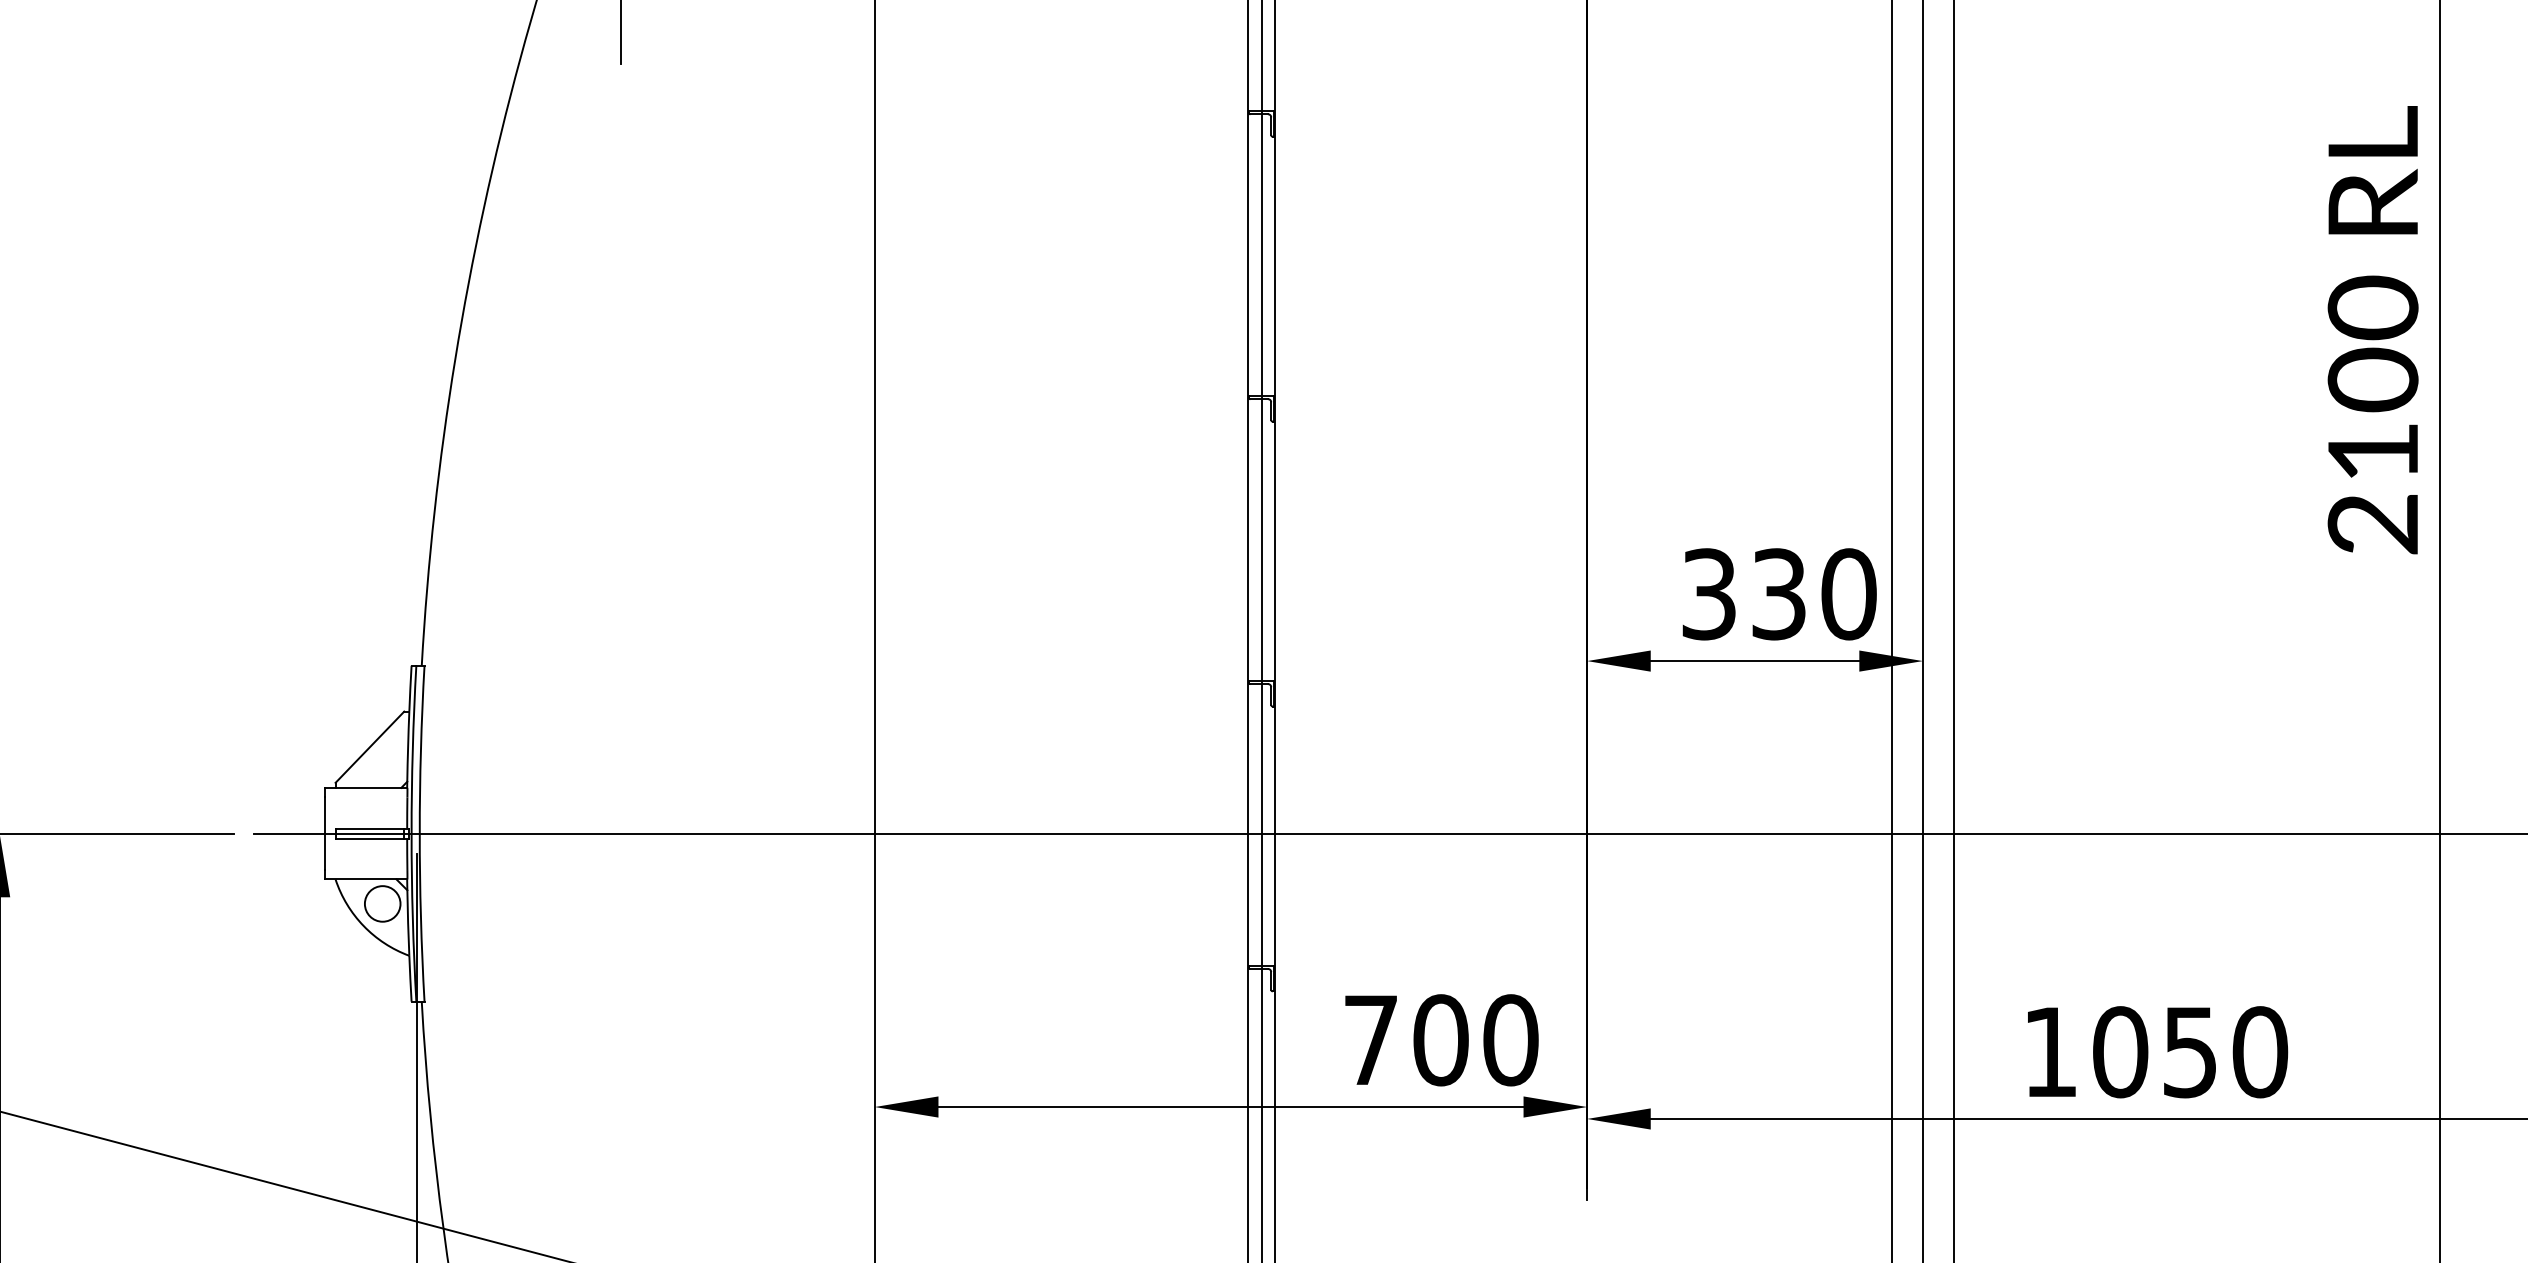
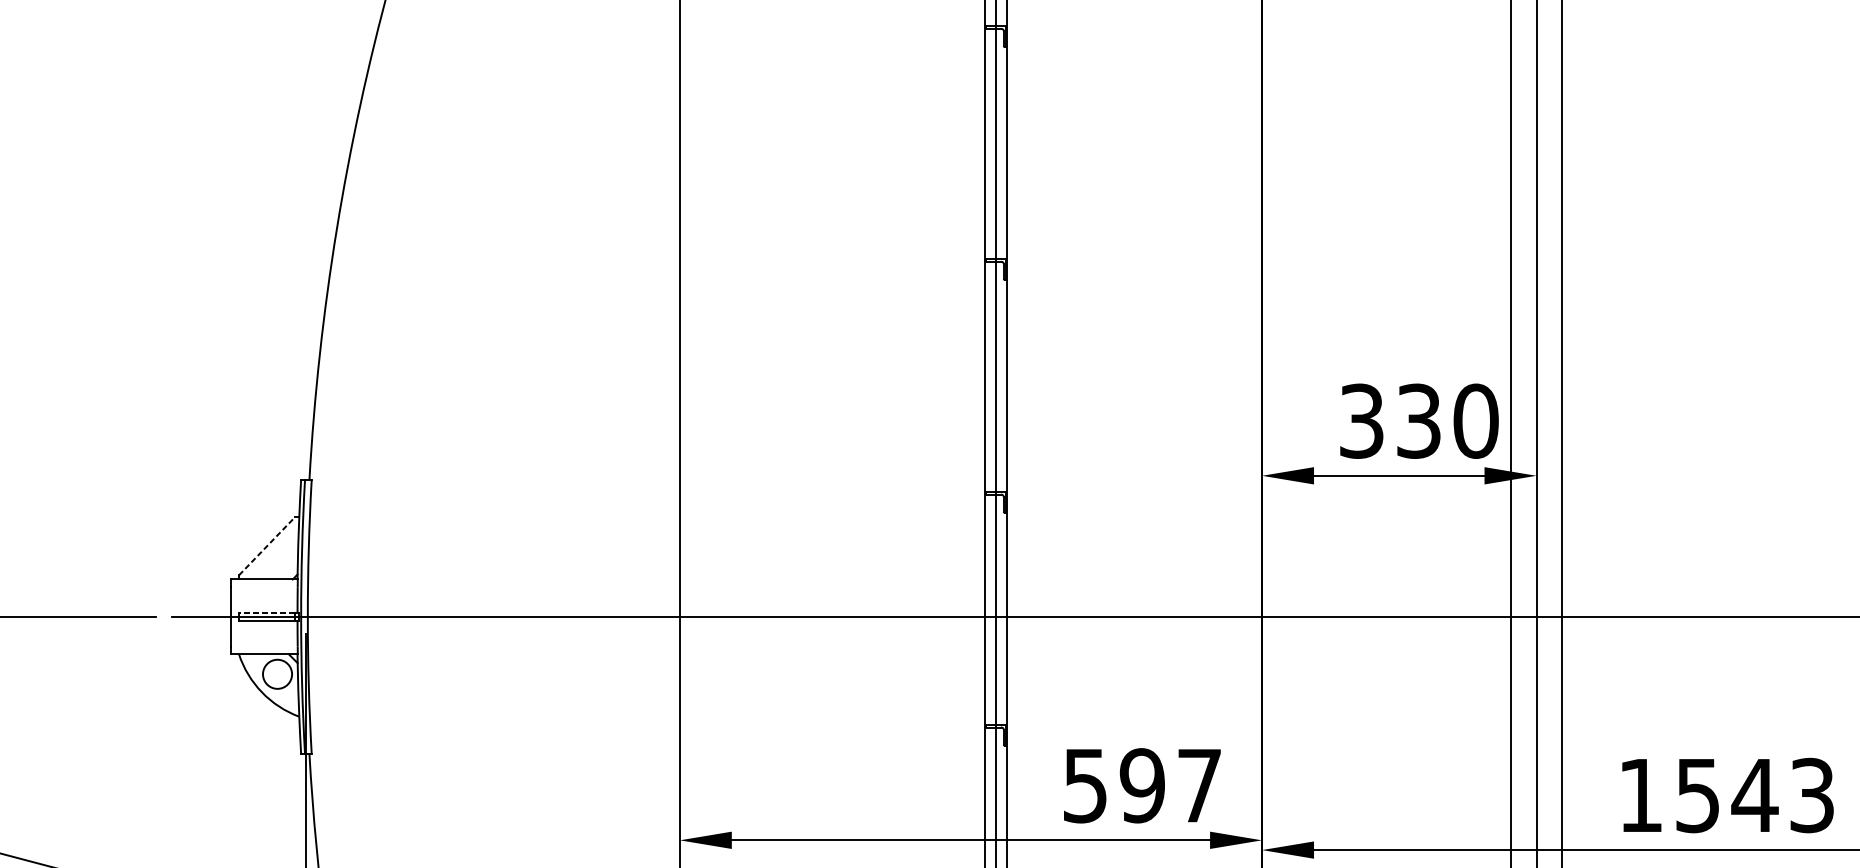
line: (370, 746) -> (267, 545), solid -> dashed
line: (369, 828) -> (266, 612), solid -> dashed
text: (1441, 1040) -> (1142, 785), 700 -> 597
text: (2190, 1052) -> (1755, 795), 1050 -> 1543

